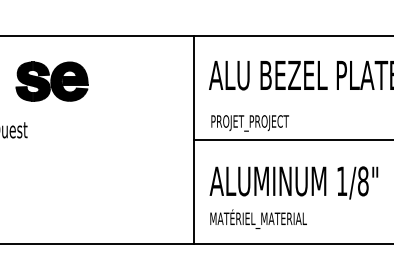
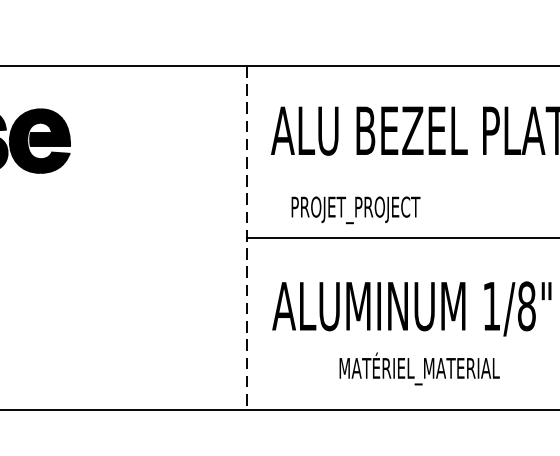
text: (249, 123) -> (354, 210), moved
line: (194, 140) -> (247, 238), solid -> dashed
text: (258, 218) -> (419, 367), moved

